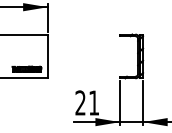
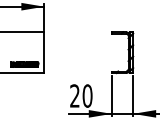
text: (94, 102) -> (87, 95), 21 -> 20

